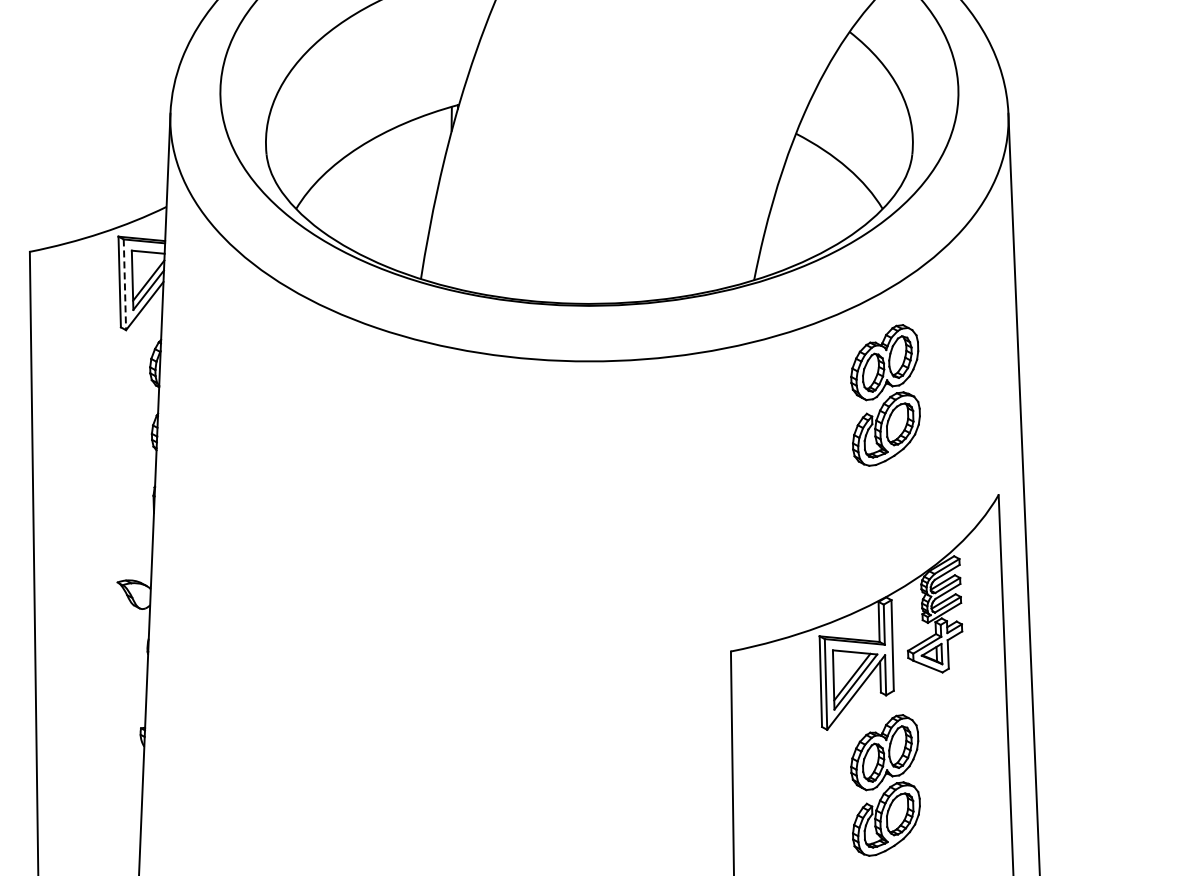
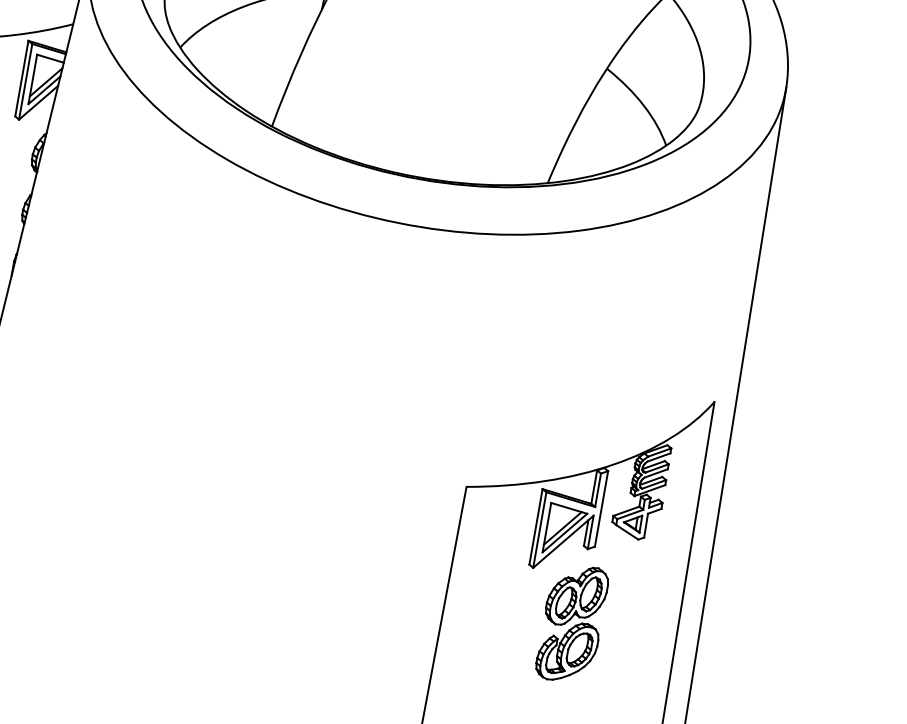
line: (124, 285) -> (25, 82), dashed -> solid
part: (885, 395) -> (637, 300), removed

